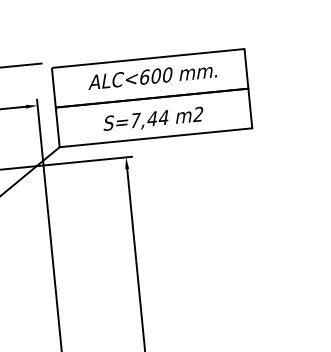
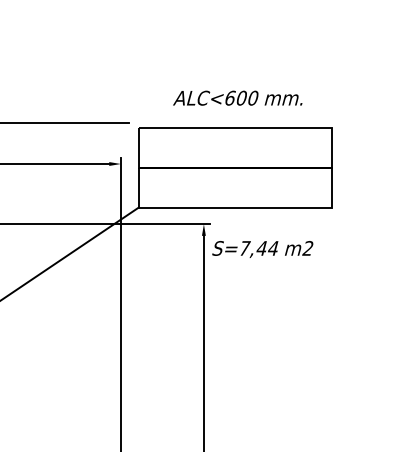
text: (151, 75) -> (237, 97), moved
text: (153, 119) -> (262, 249), moved

